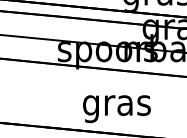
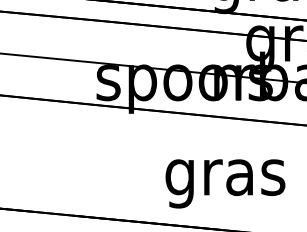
text: (116, 109) -> (224, 184), moved

